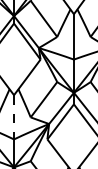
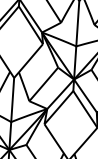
line: (14, 117) -> (13, 100), dashed -> solid

